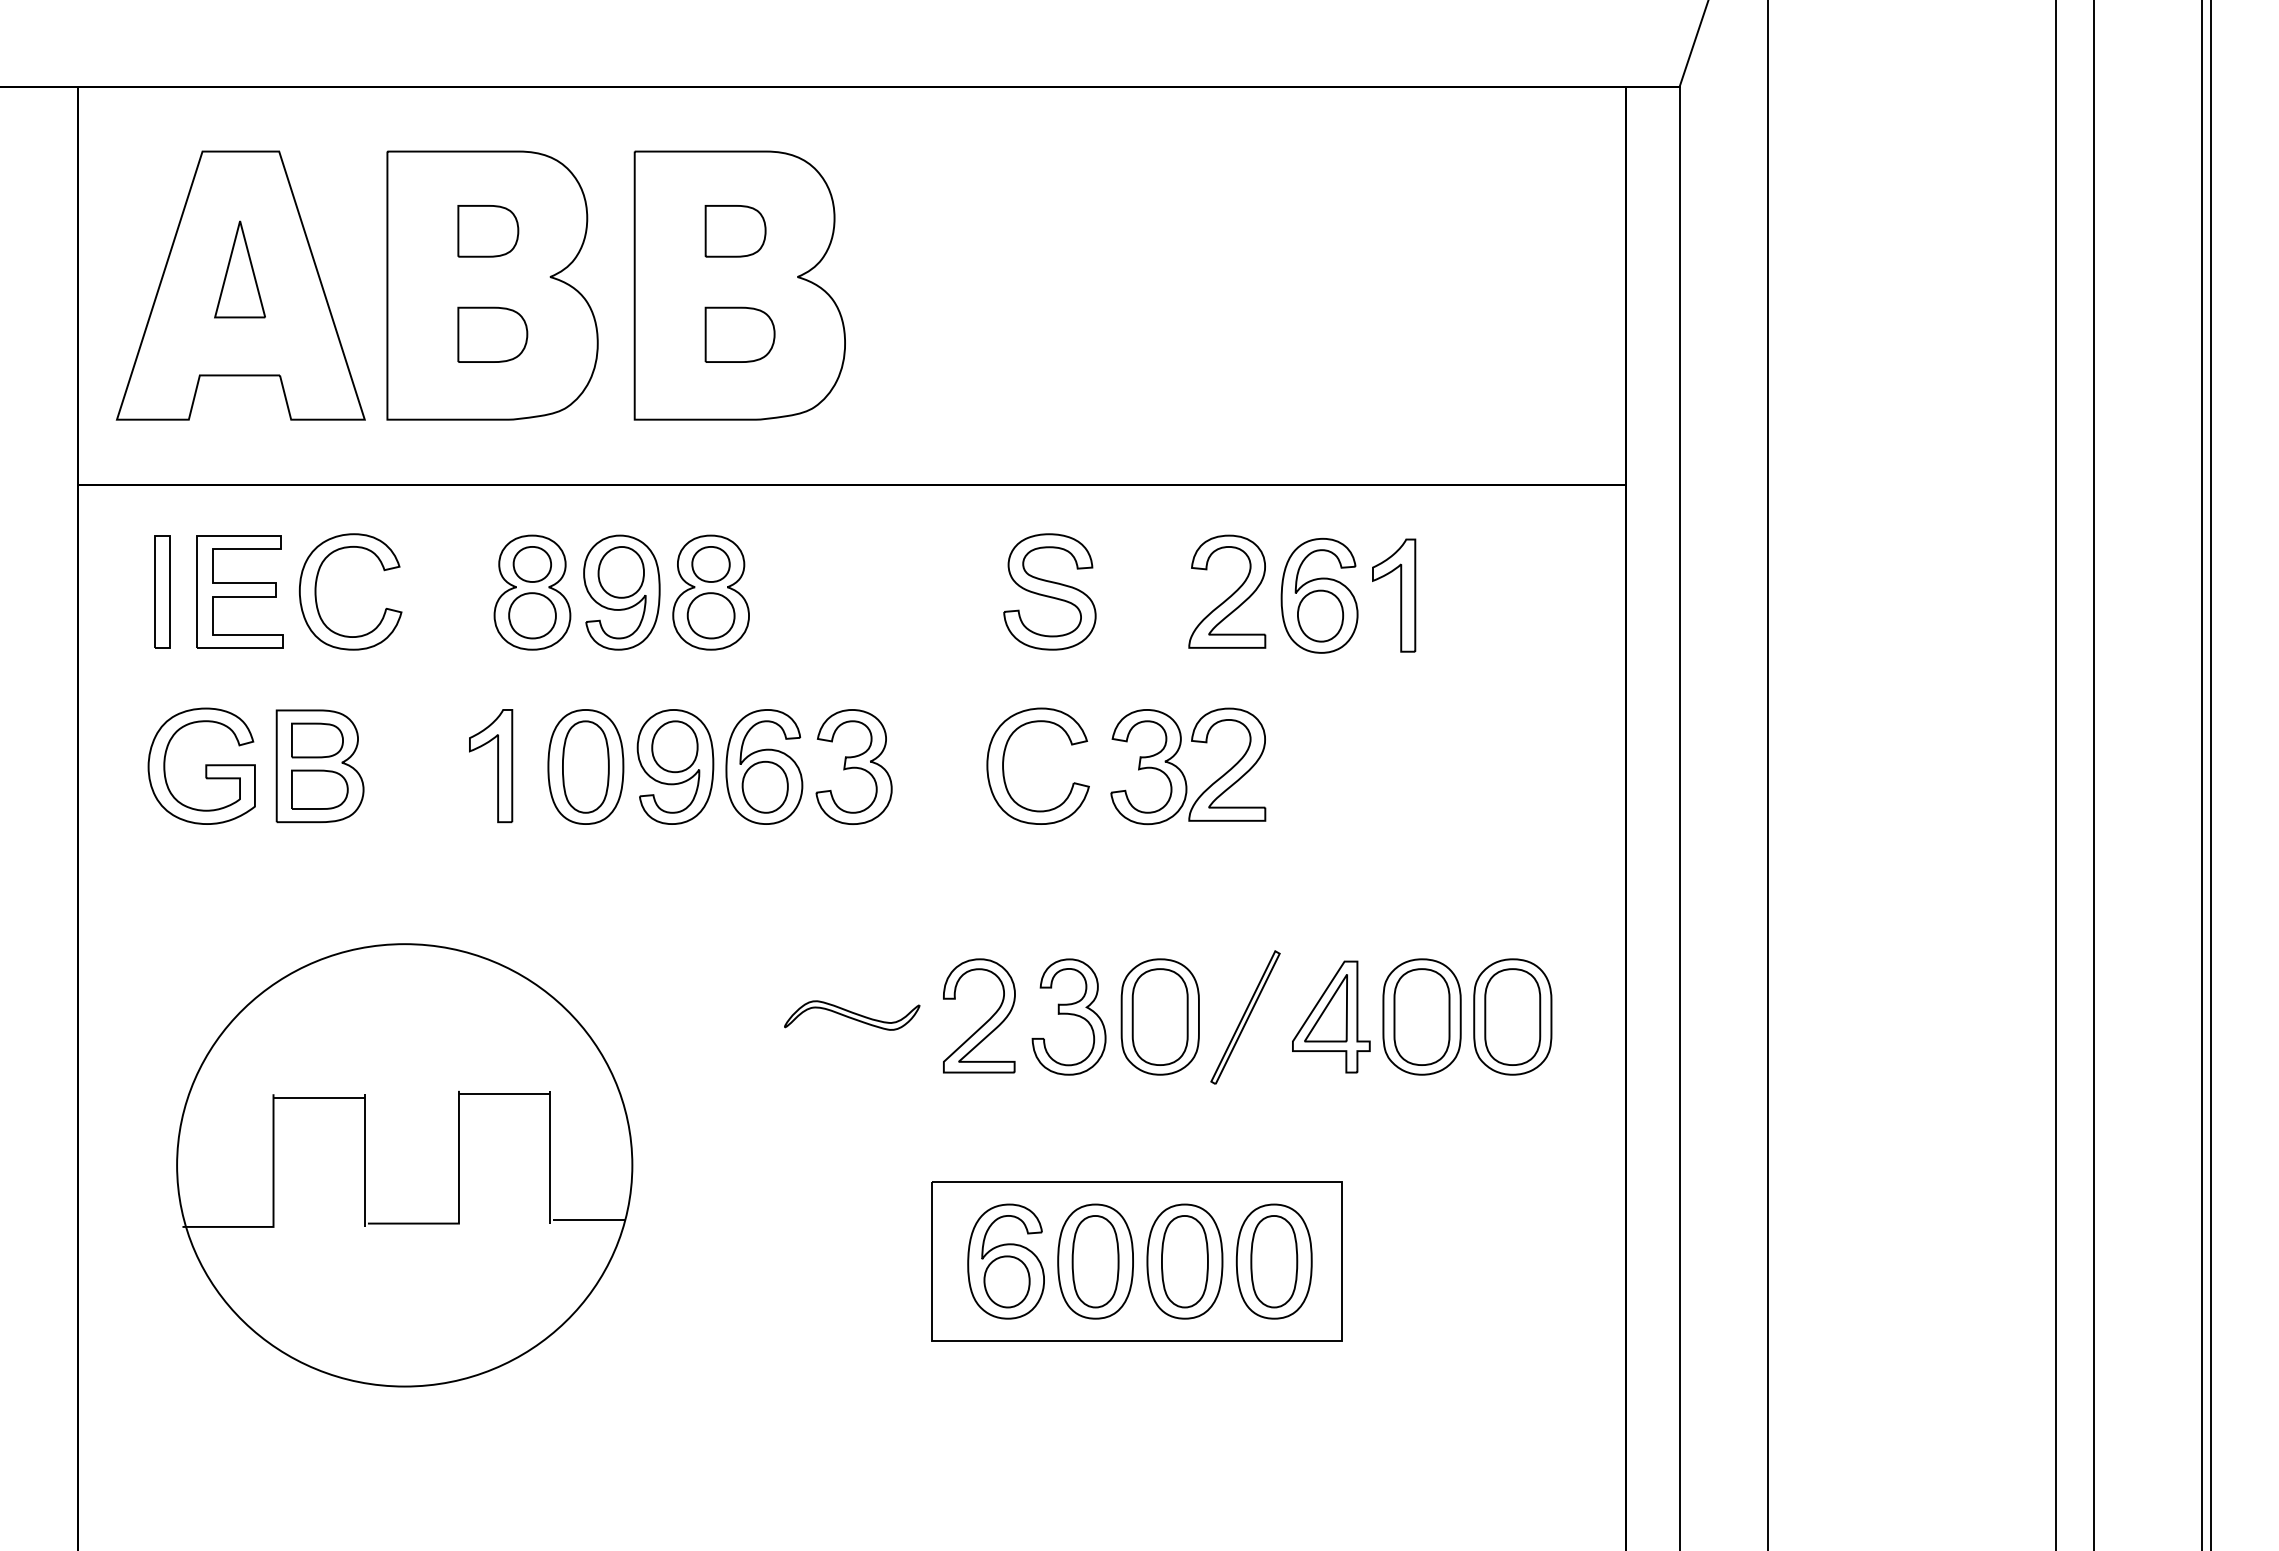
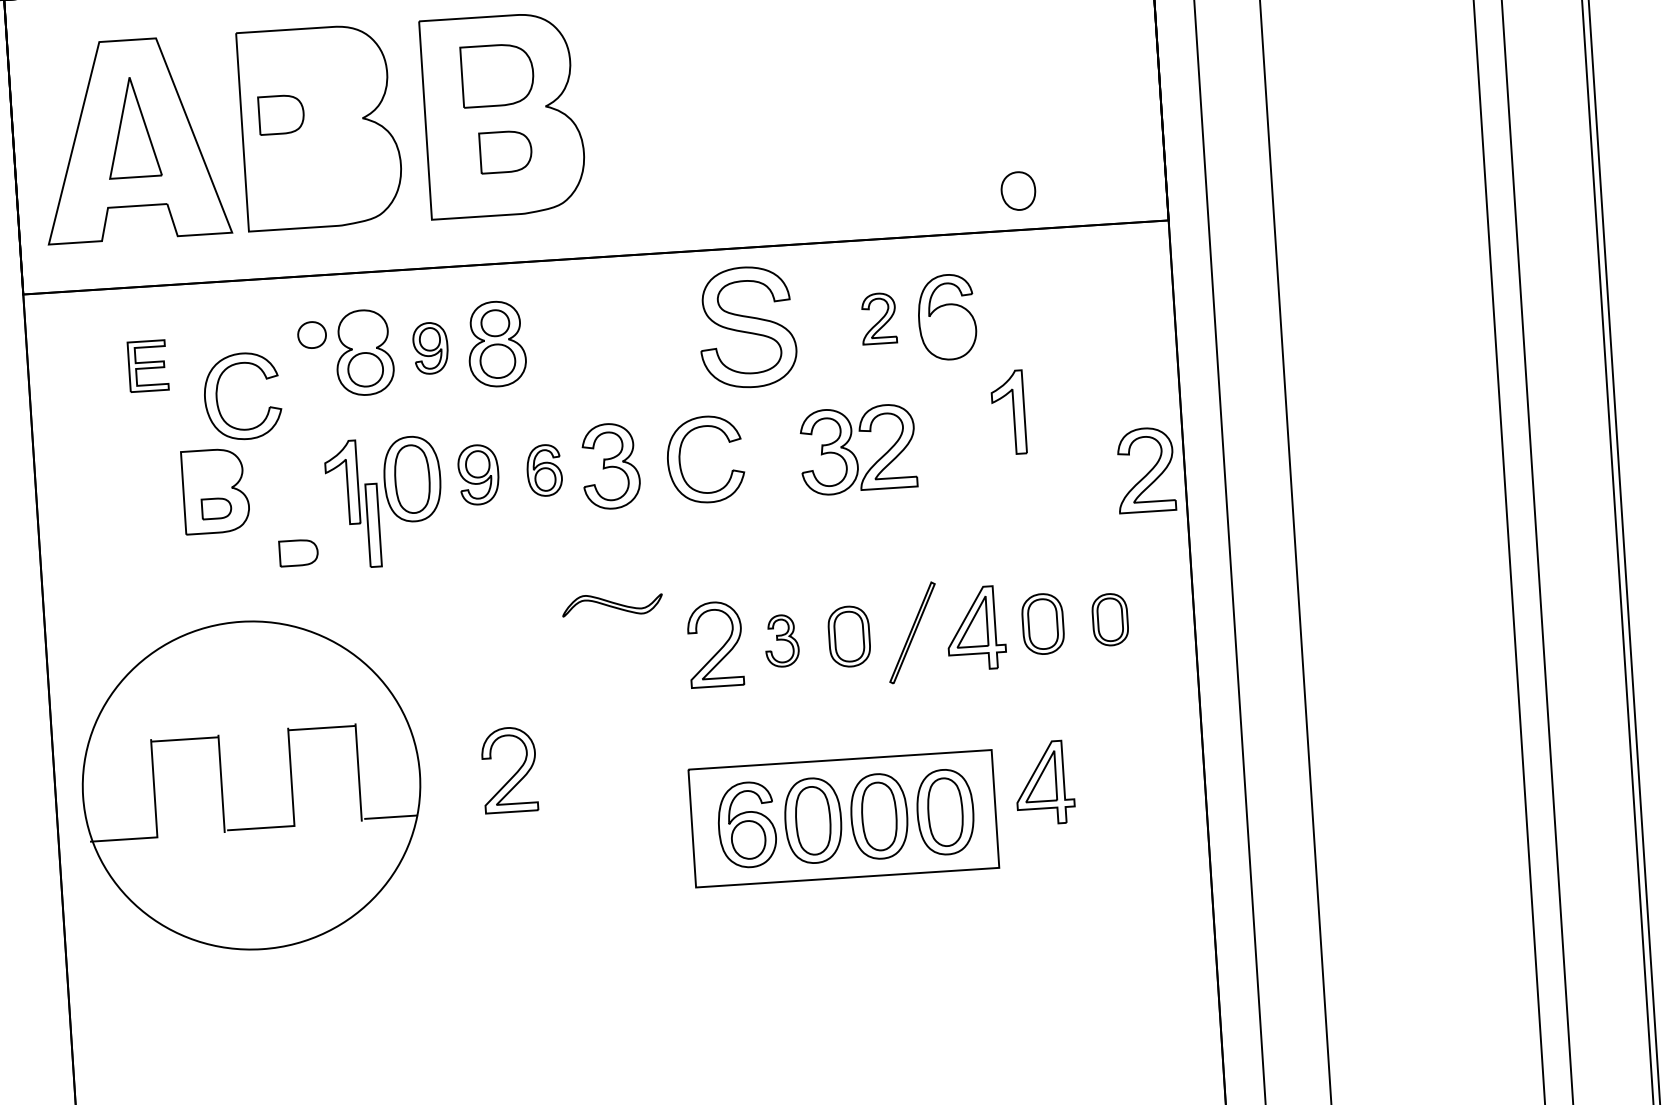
part: (488, 231) -> (281, 114), moved
part: (735, 231) -> (497, 75), size x1.6
part: (239, 269) -> (132, 127), size x1.4
part: (492, 334) -> (322, 163), removed
part: (531, 564) -> (311, 335), moved
part: (162, 591) -> (373, 525), moved
part: (239, 591) -> (147, 365), size x0.6
part: (316, 591) -> (217, 397), moved
part: (1049, 591) -> (747, 327), size x1.4
part: (1227, 591) -> (878, 318), size x0.6
part: (621, 592) -> (430, 348), size x0.6
part: (1394, 595) -> (1008, 412), moved
part: (1320, 615) -> (1018, 190), moved
part: (317, 740) -> (298, 552), moved
part: (1004, 761) -> (680, 457), moved
part: (201, 765) -> (127, 496), removed
part: (675, 766) -> (478, 474), size x0.7
part: (764, 766) -> (544, 470), size x0.6
part: (319, 789) -> (216, 508), size x0.7
part: (1573, 818) -> (1145, 469), added
part: (852, 1015) -> (612, 604), moved
part: (1068, 1016) -> (781, 640), size x0.6
part: (1159, 1016) -> (848, 636), size x0.7
part: (1421, 1016) -> (1042, 623), size x0.7
part: (1512, 1016) -> (1110, 619), size x0.6
part: (404, 1165) -> (251, 785), moved
part: (698, 1172) -> (515, 773), added
part: (1410, 1230) -> (1044, 782), added

